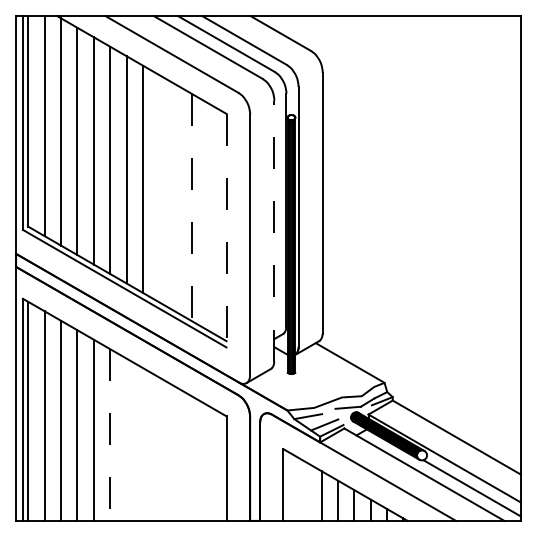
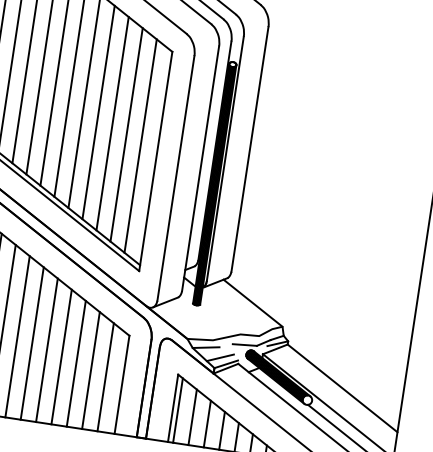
line: (159, 188) -> (98, 112), added
line: (175, 197) -> (112, 123), added
line: (191, 207) -> (126, 134), dashed -> solid
line: (208, 216) -> (140, 145), added
line: (226, 230) -> (155, 161), dashed -> solid
line: (274, 230) -> (200, 168), dashed -> solid
line: (110, 435) -> (17, 337), dashed -> solid
line: (126, 439) -> (32, 343), added
line: (142, 444) -> (46, 350), added
line: (159, 448) -> (61, 356), added
line: (175, 453) -> (76, 363), added
line: (191, 458) -> (90, 370), added
line: (208, 462) -> (105, 376), added
line: (288, 486) -> (177, 410), added
line: (305, 490) -> (193, 416), added

